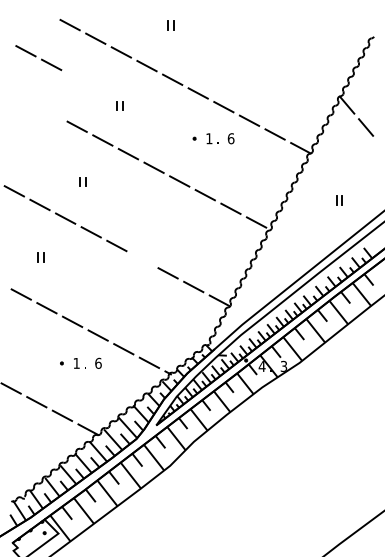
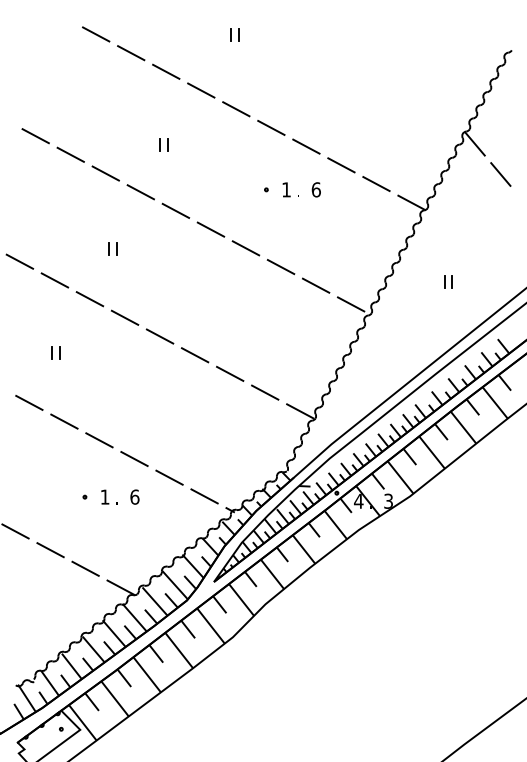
line: (36, 57) -> (49, 144), moved
part: (339, 199) -> (448, 281), moved
line: (142, 259) -> (194, 355), added

